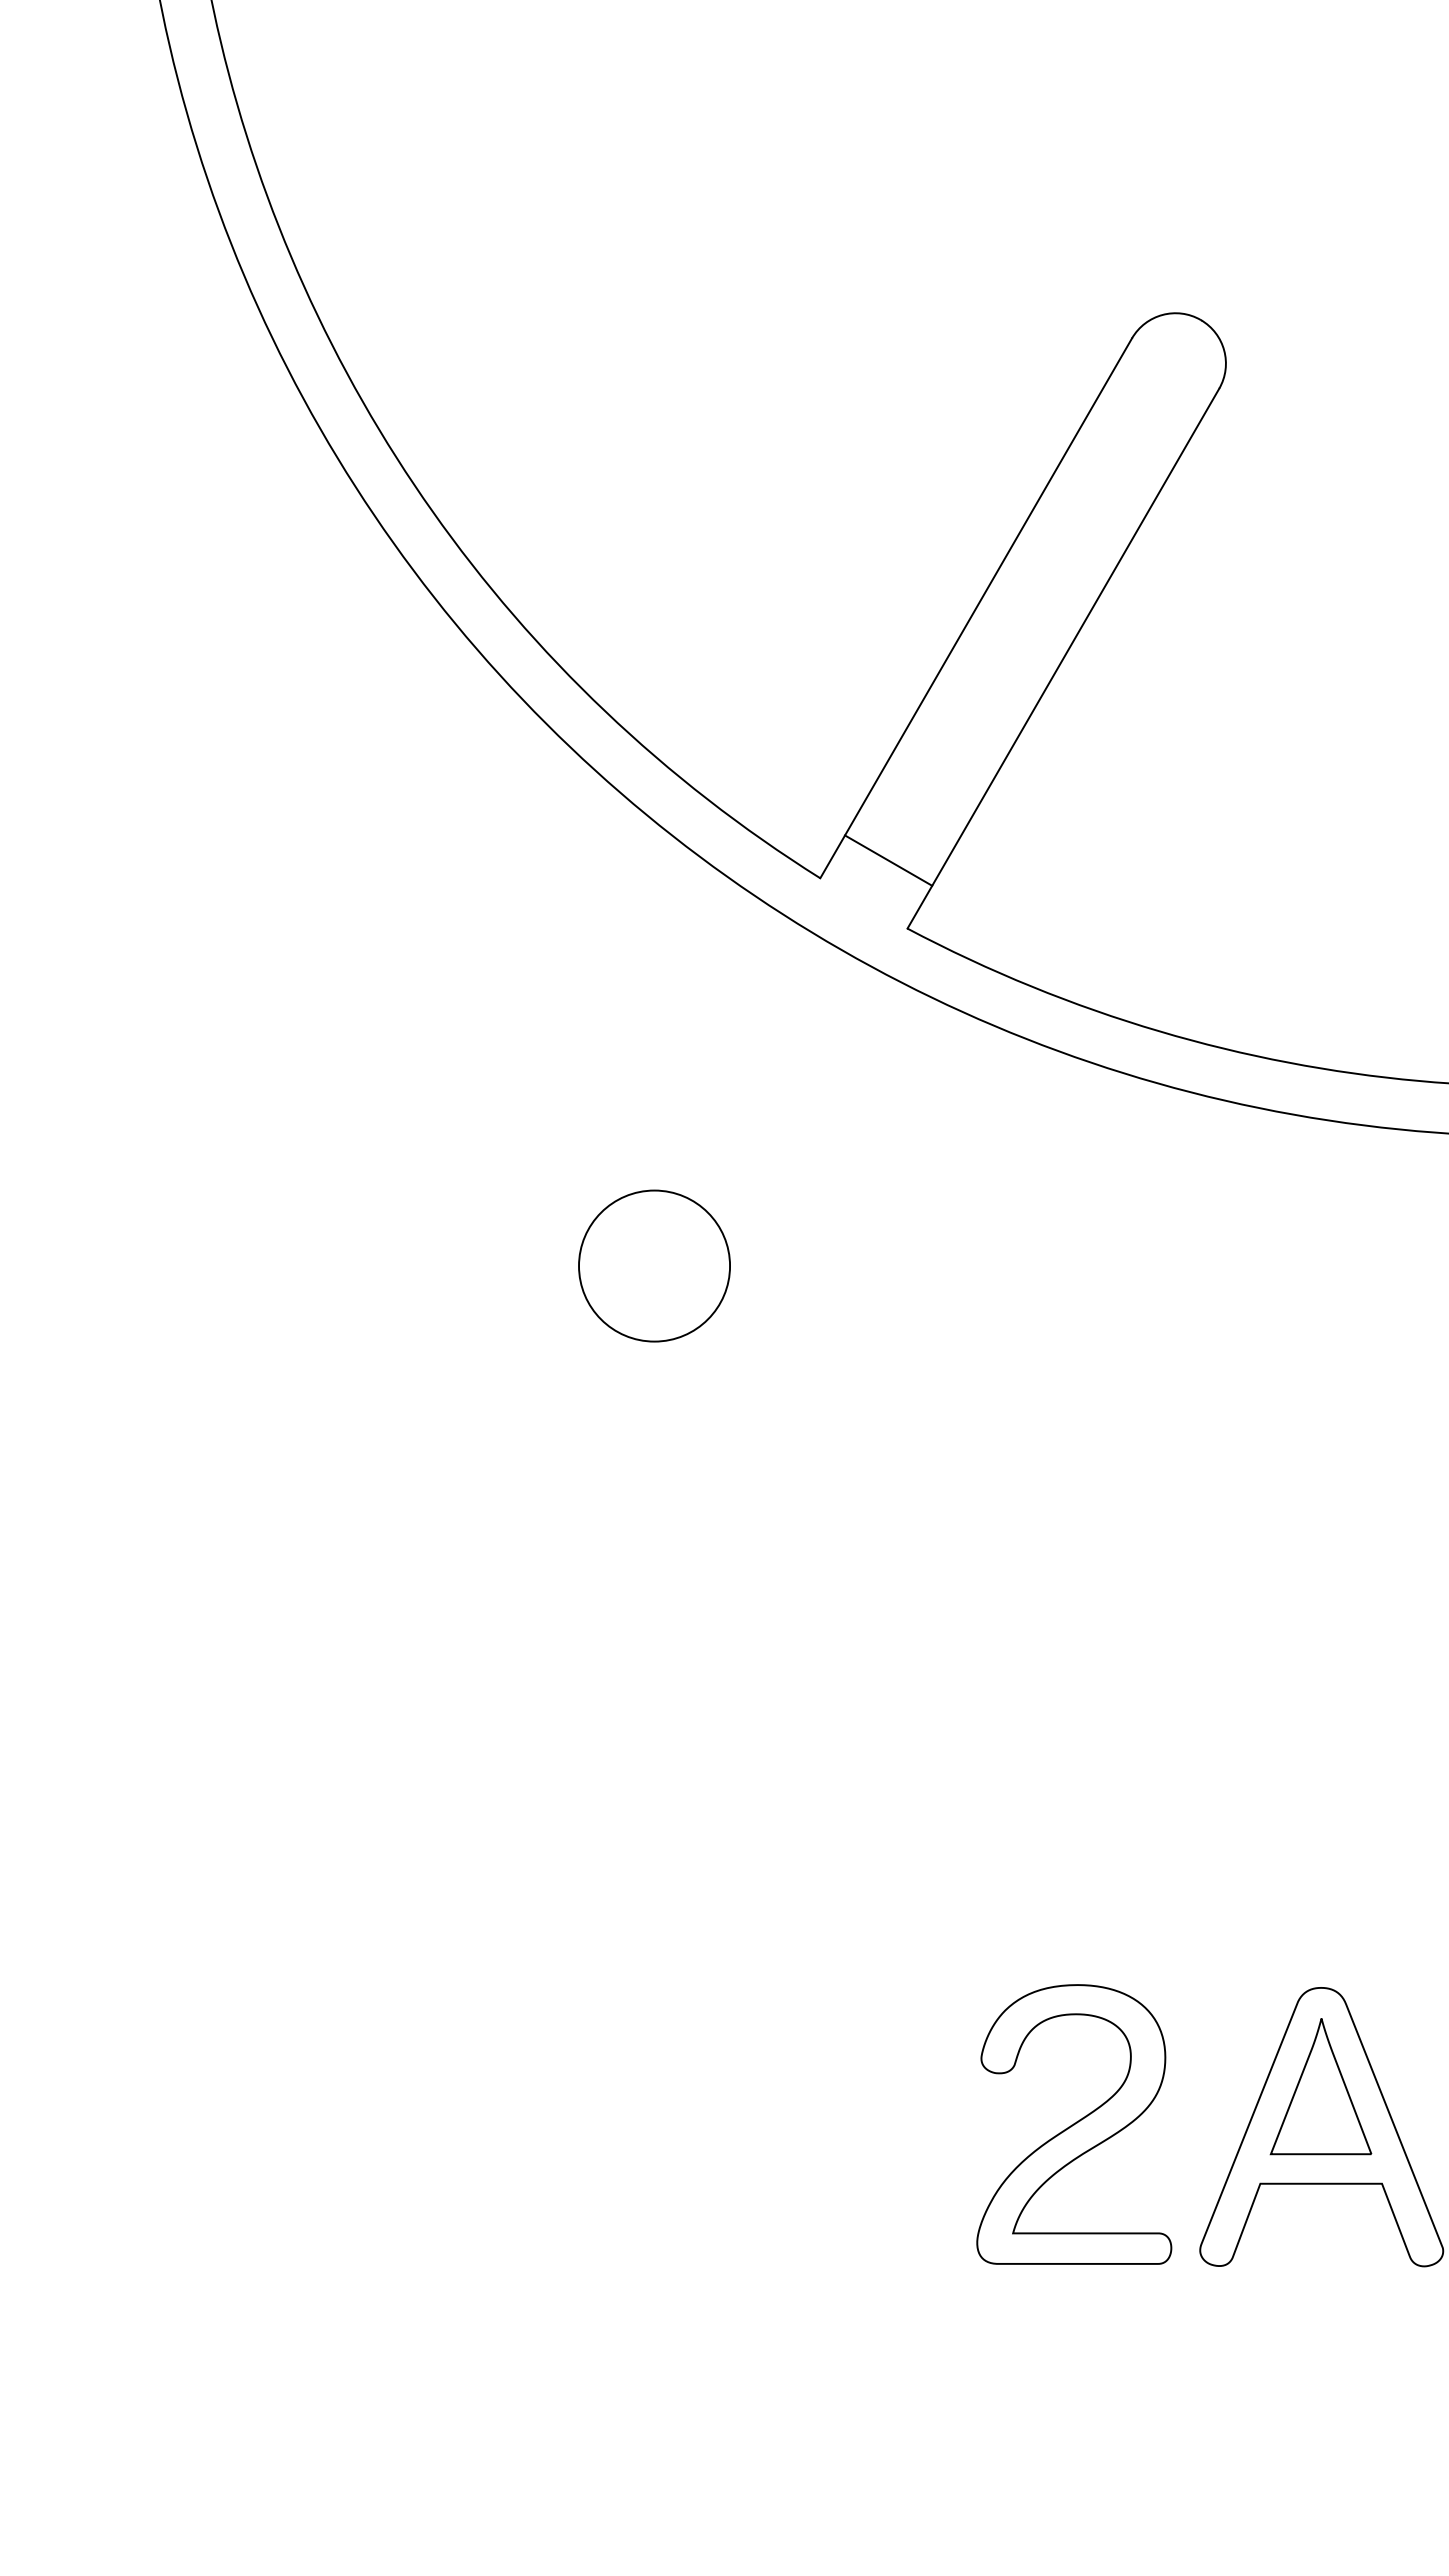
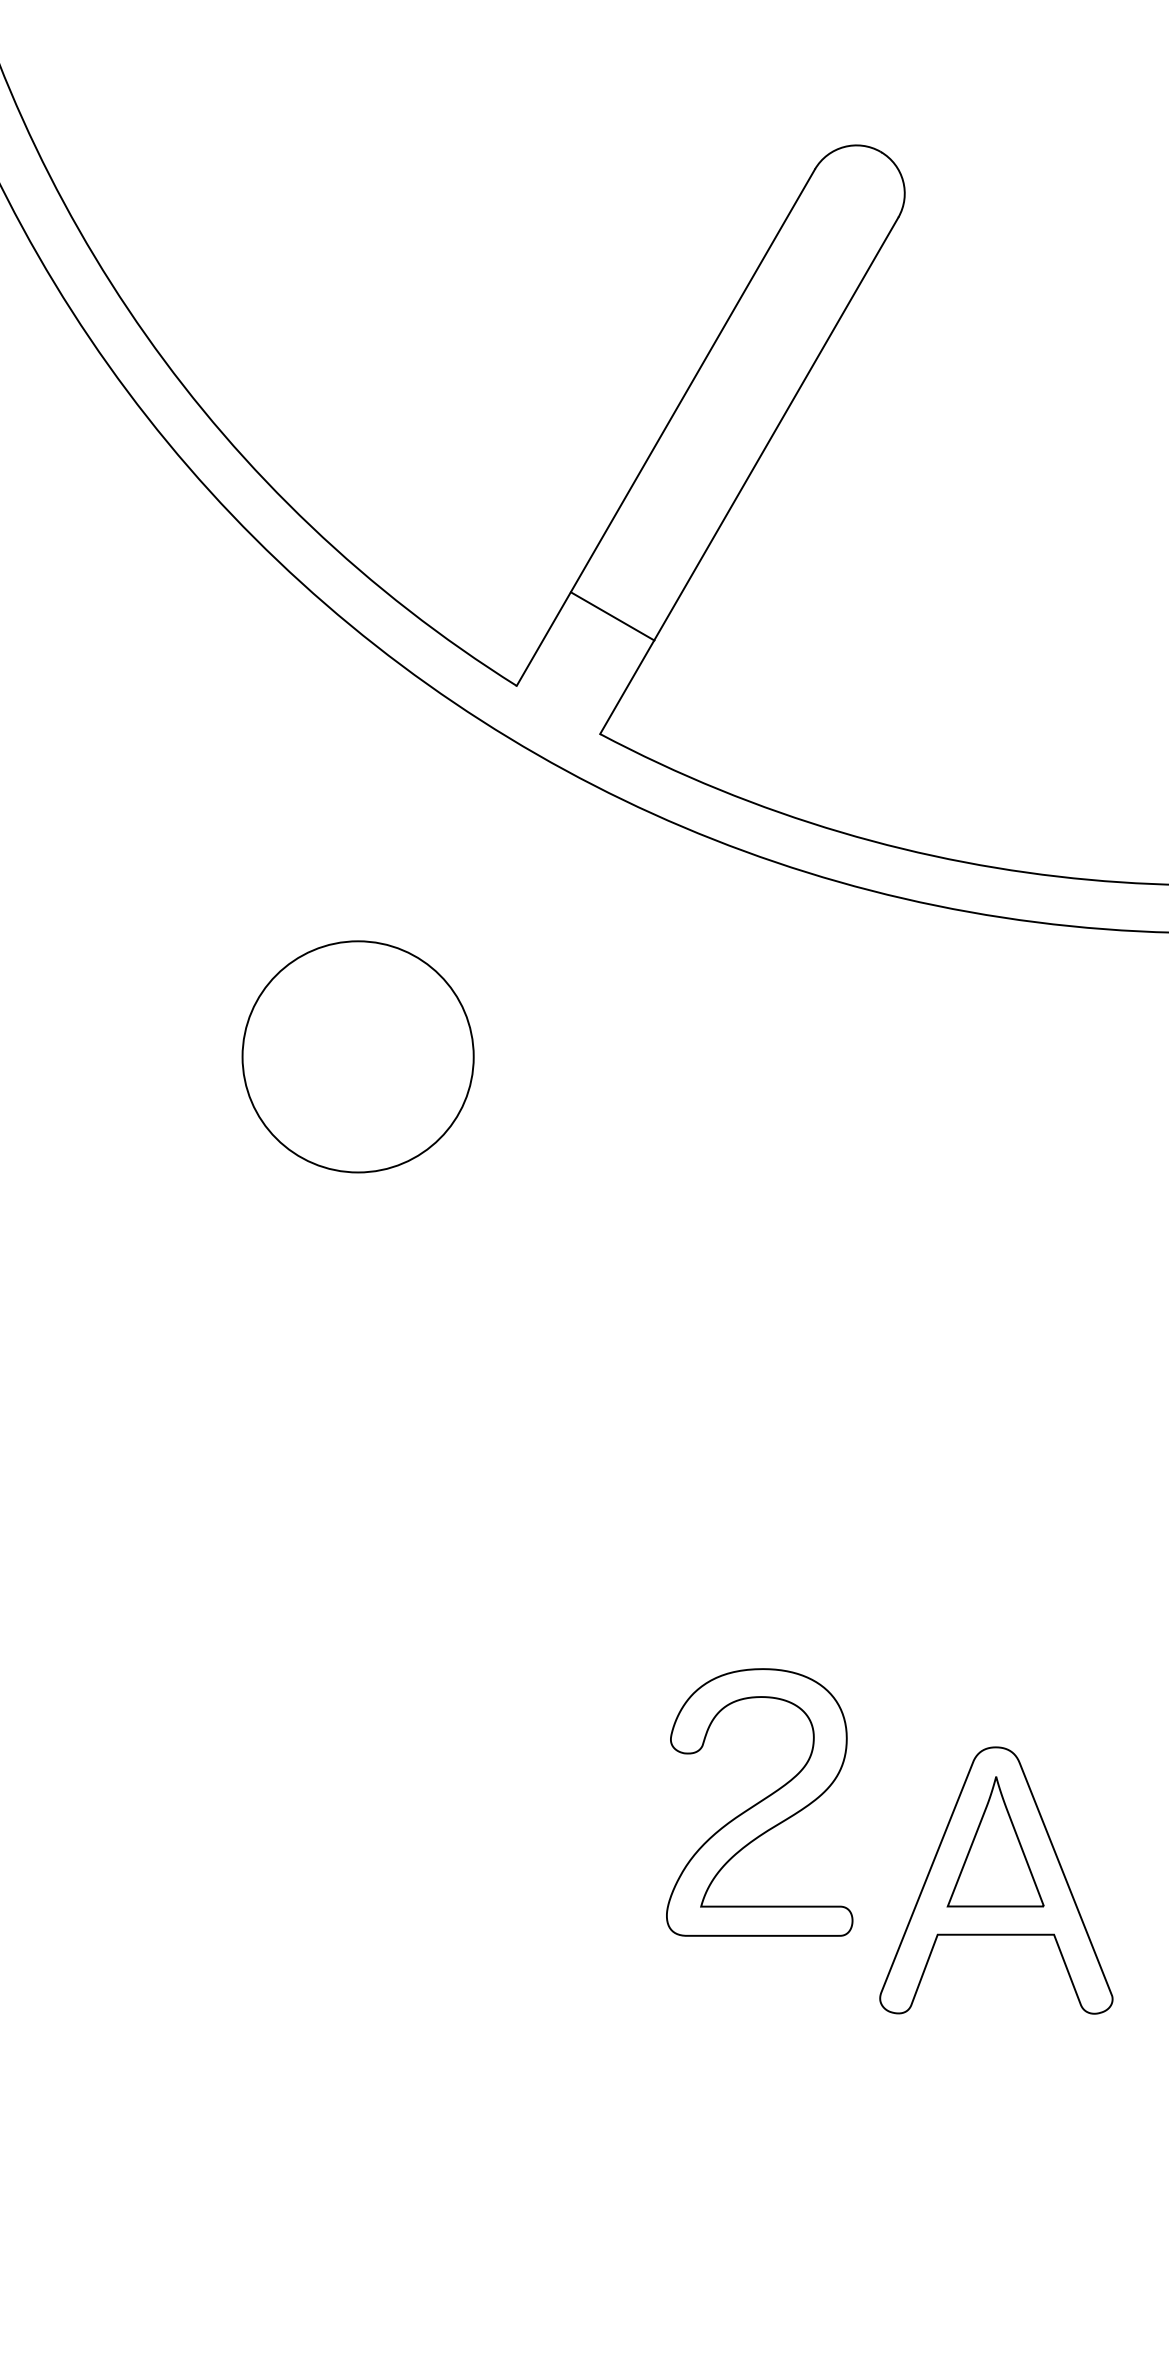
line: (888, 860) -> (612, 616), moved
circle: (654, 1265) -> (358, 1056), size x1.6
part: (1074, 2124) -> (759, 1802), moved

